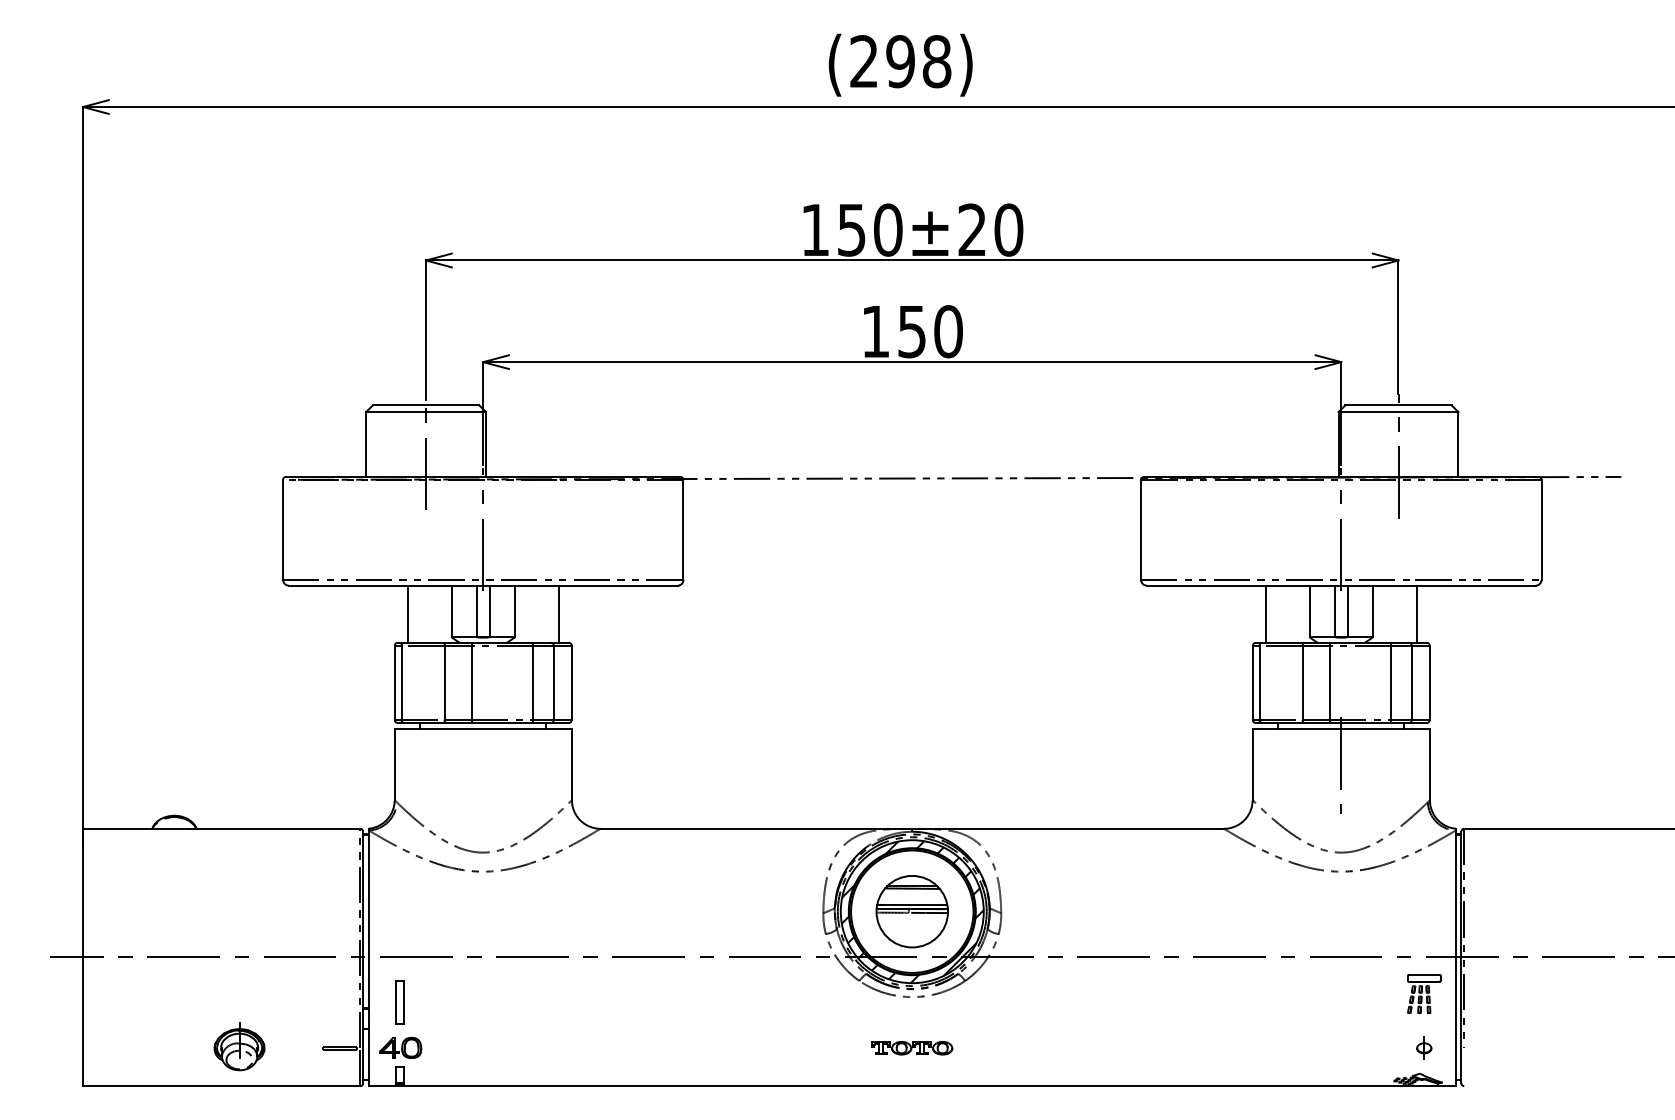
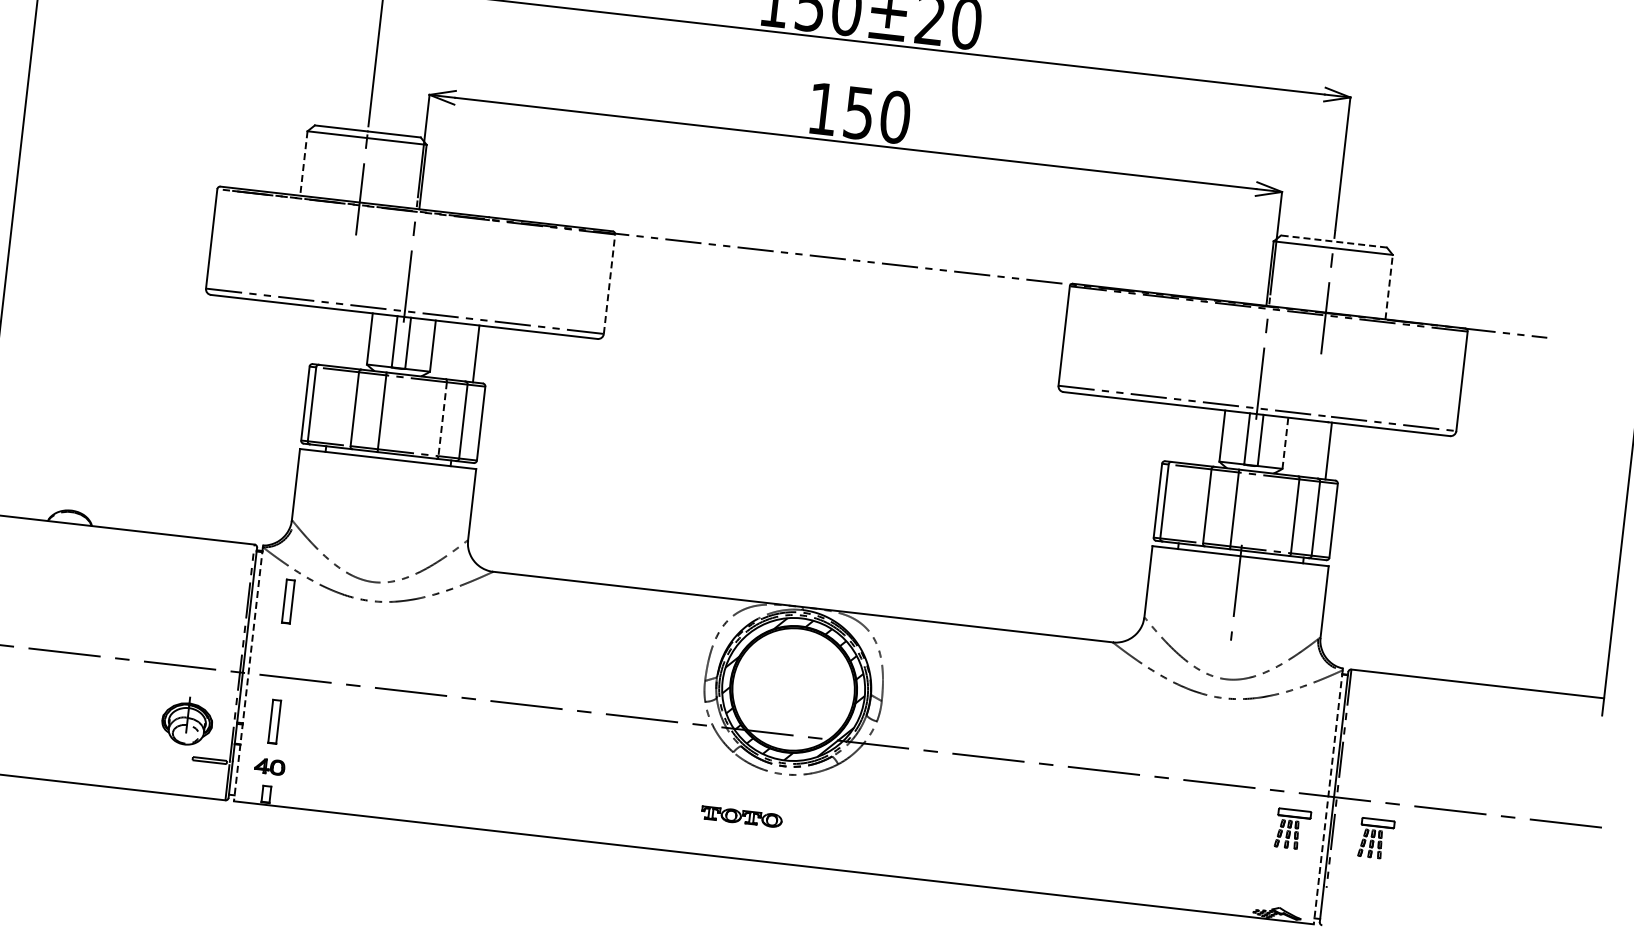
line: (1397, 405) -> (1333, 241), solid -> dashed
line: (1458, 444) -> (1389, 287), solid -> dashed
line: (366, 445) -> (304, 164), solid -> dashed
line: (683, 529) -> (609, 283), solid -> dashed
line: (1373, 611) -> (1285, 443), solid -> dashed
line: (407, 613) -> (325, 336), removed
line: (1265, 613) -> (1178, 433), removed
line: (533, 683) -> (443, 419), solid -> dashed
part: (399, 881) -> (287, 601), added
part: (911, 911) -> (792, 689), removed
line: (368, 958) -> (248, 674), solid -> dashed
line: (1455, 958) -> (1328, 797), solid -> dashed
part: (1508, 994) -> (1376, 839), added
part: (239, 1046) -> (187, 720), moved
part: (400, 1047) -> (269, 766), size x0.7
part: (1424, 1047) -> (1287, 882), removed
part: (912, 1048) -> (742, 817), moved

